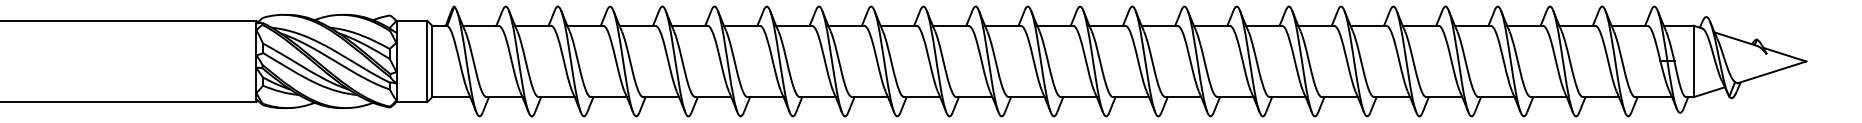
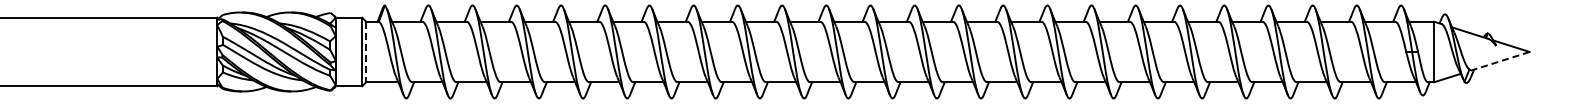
line: (432, 62) -> (366, 52), solid -> dashed
line: (1771, 72) -> (1500, 61), solid -> dashed

